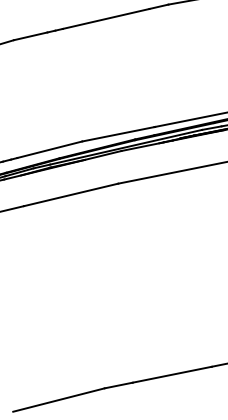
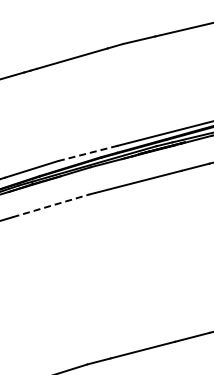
line: (118, 134) -> (87, 153), solid -> dashed
line: (71, 194) -> (51, 205), solid -> dashed

